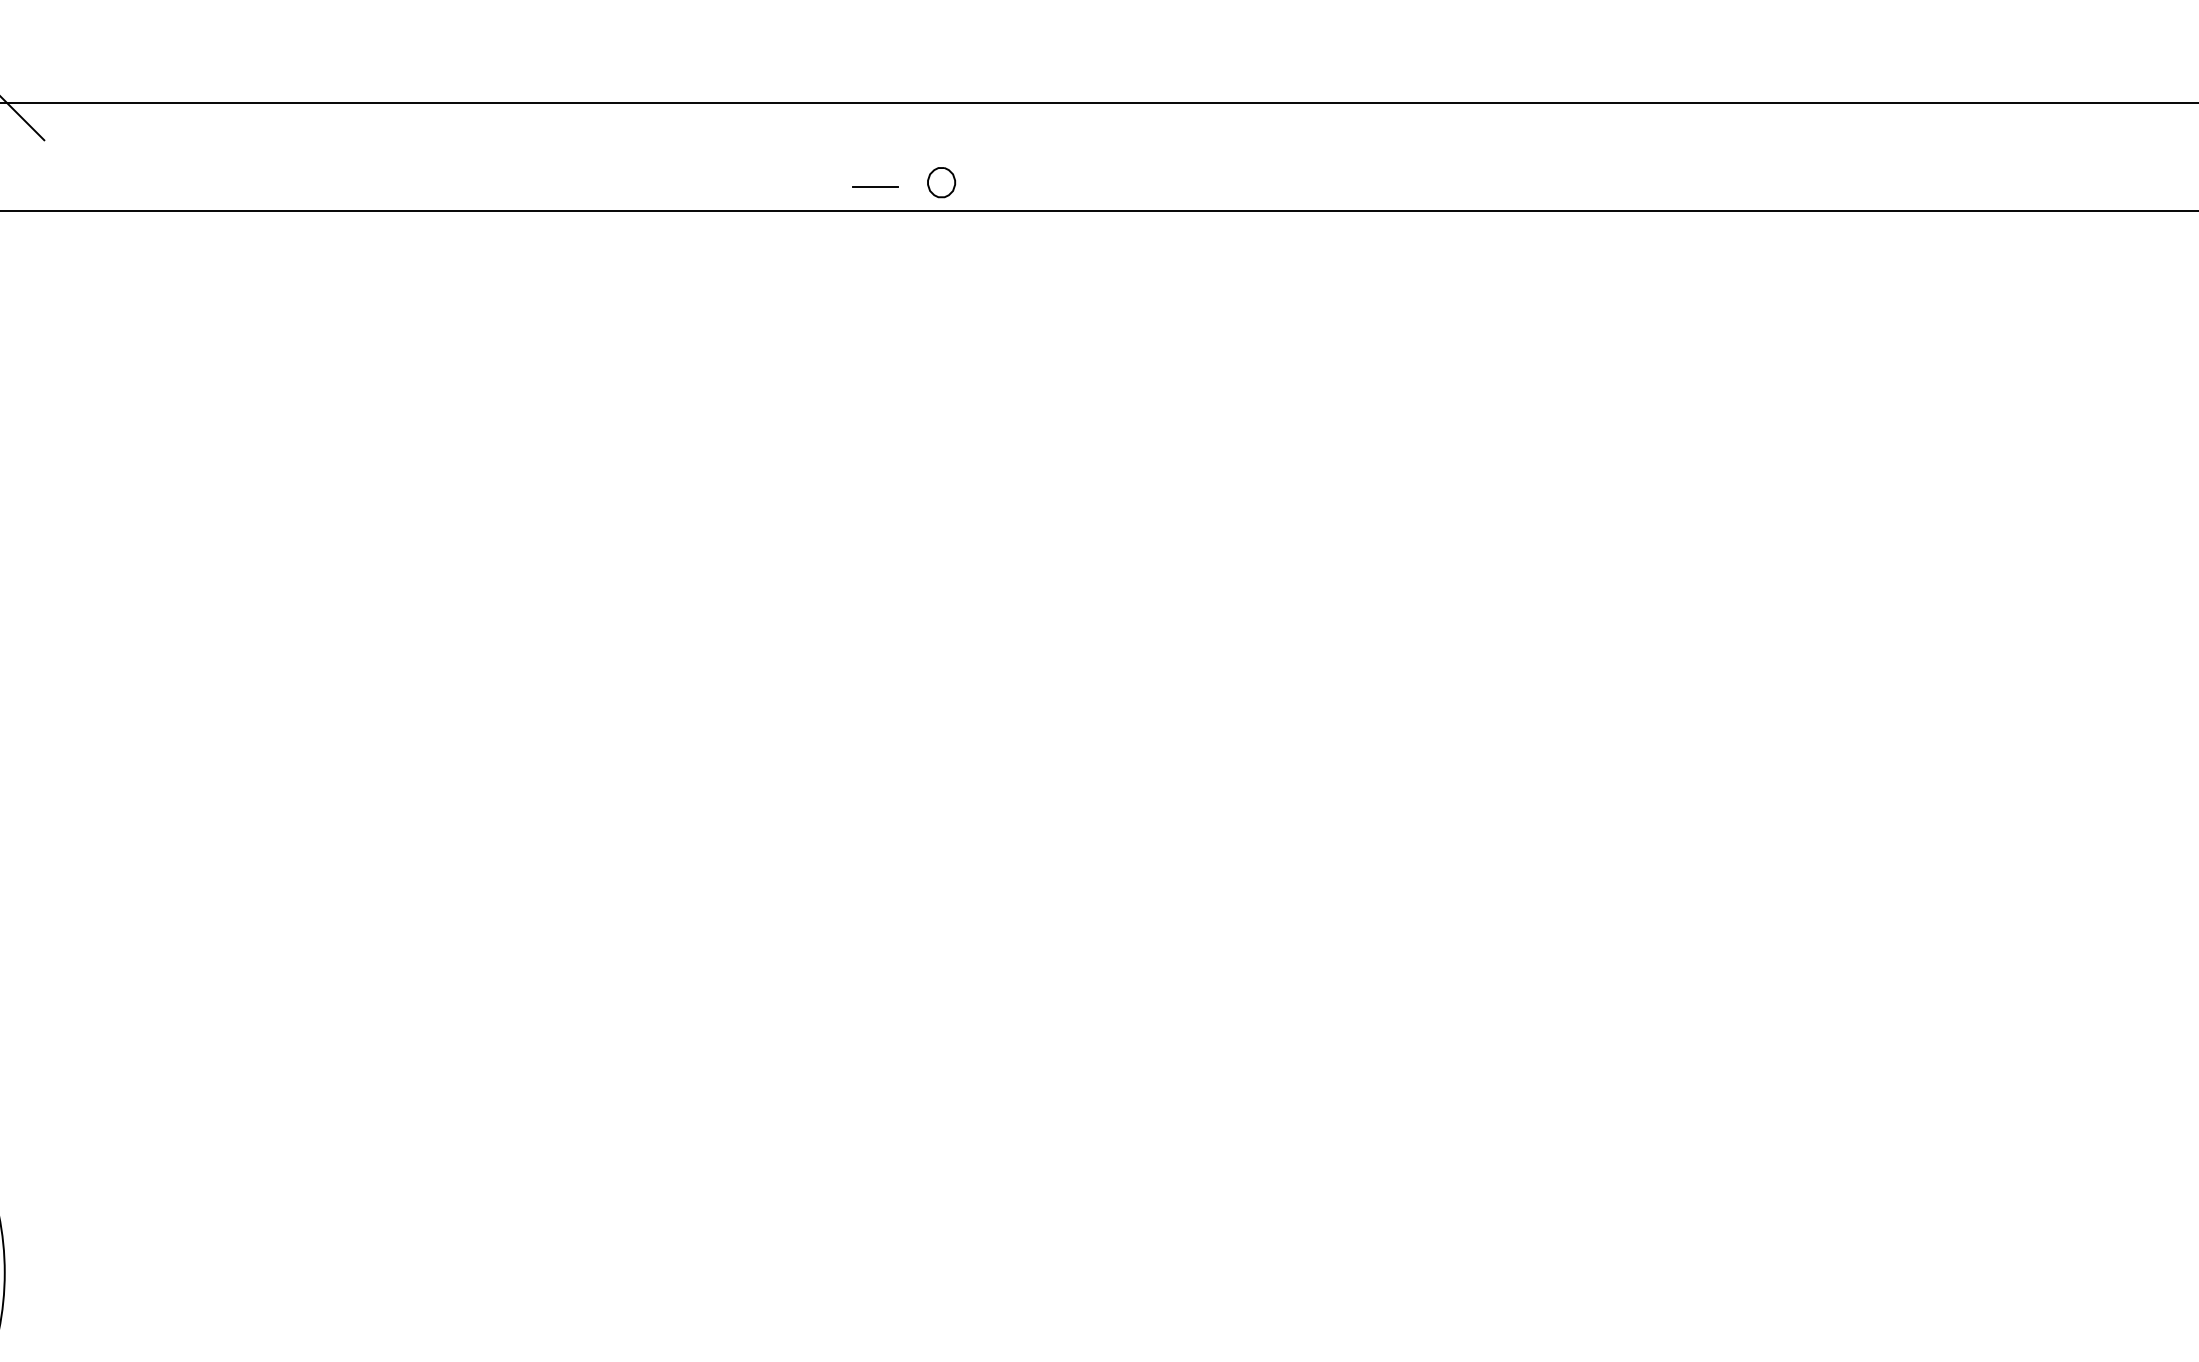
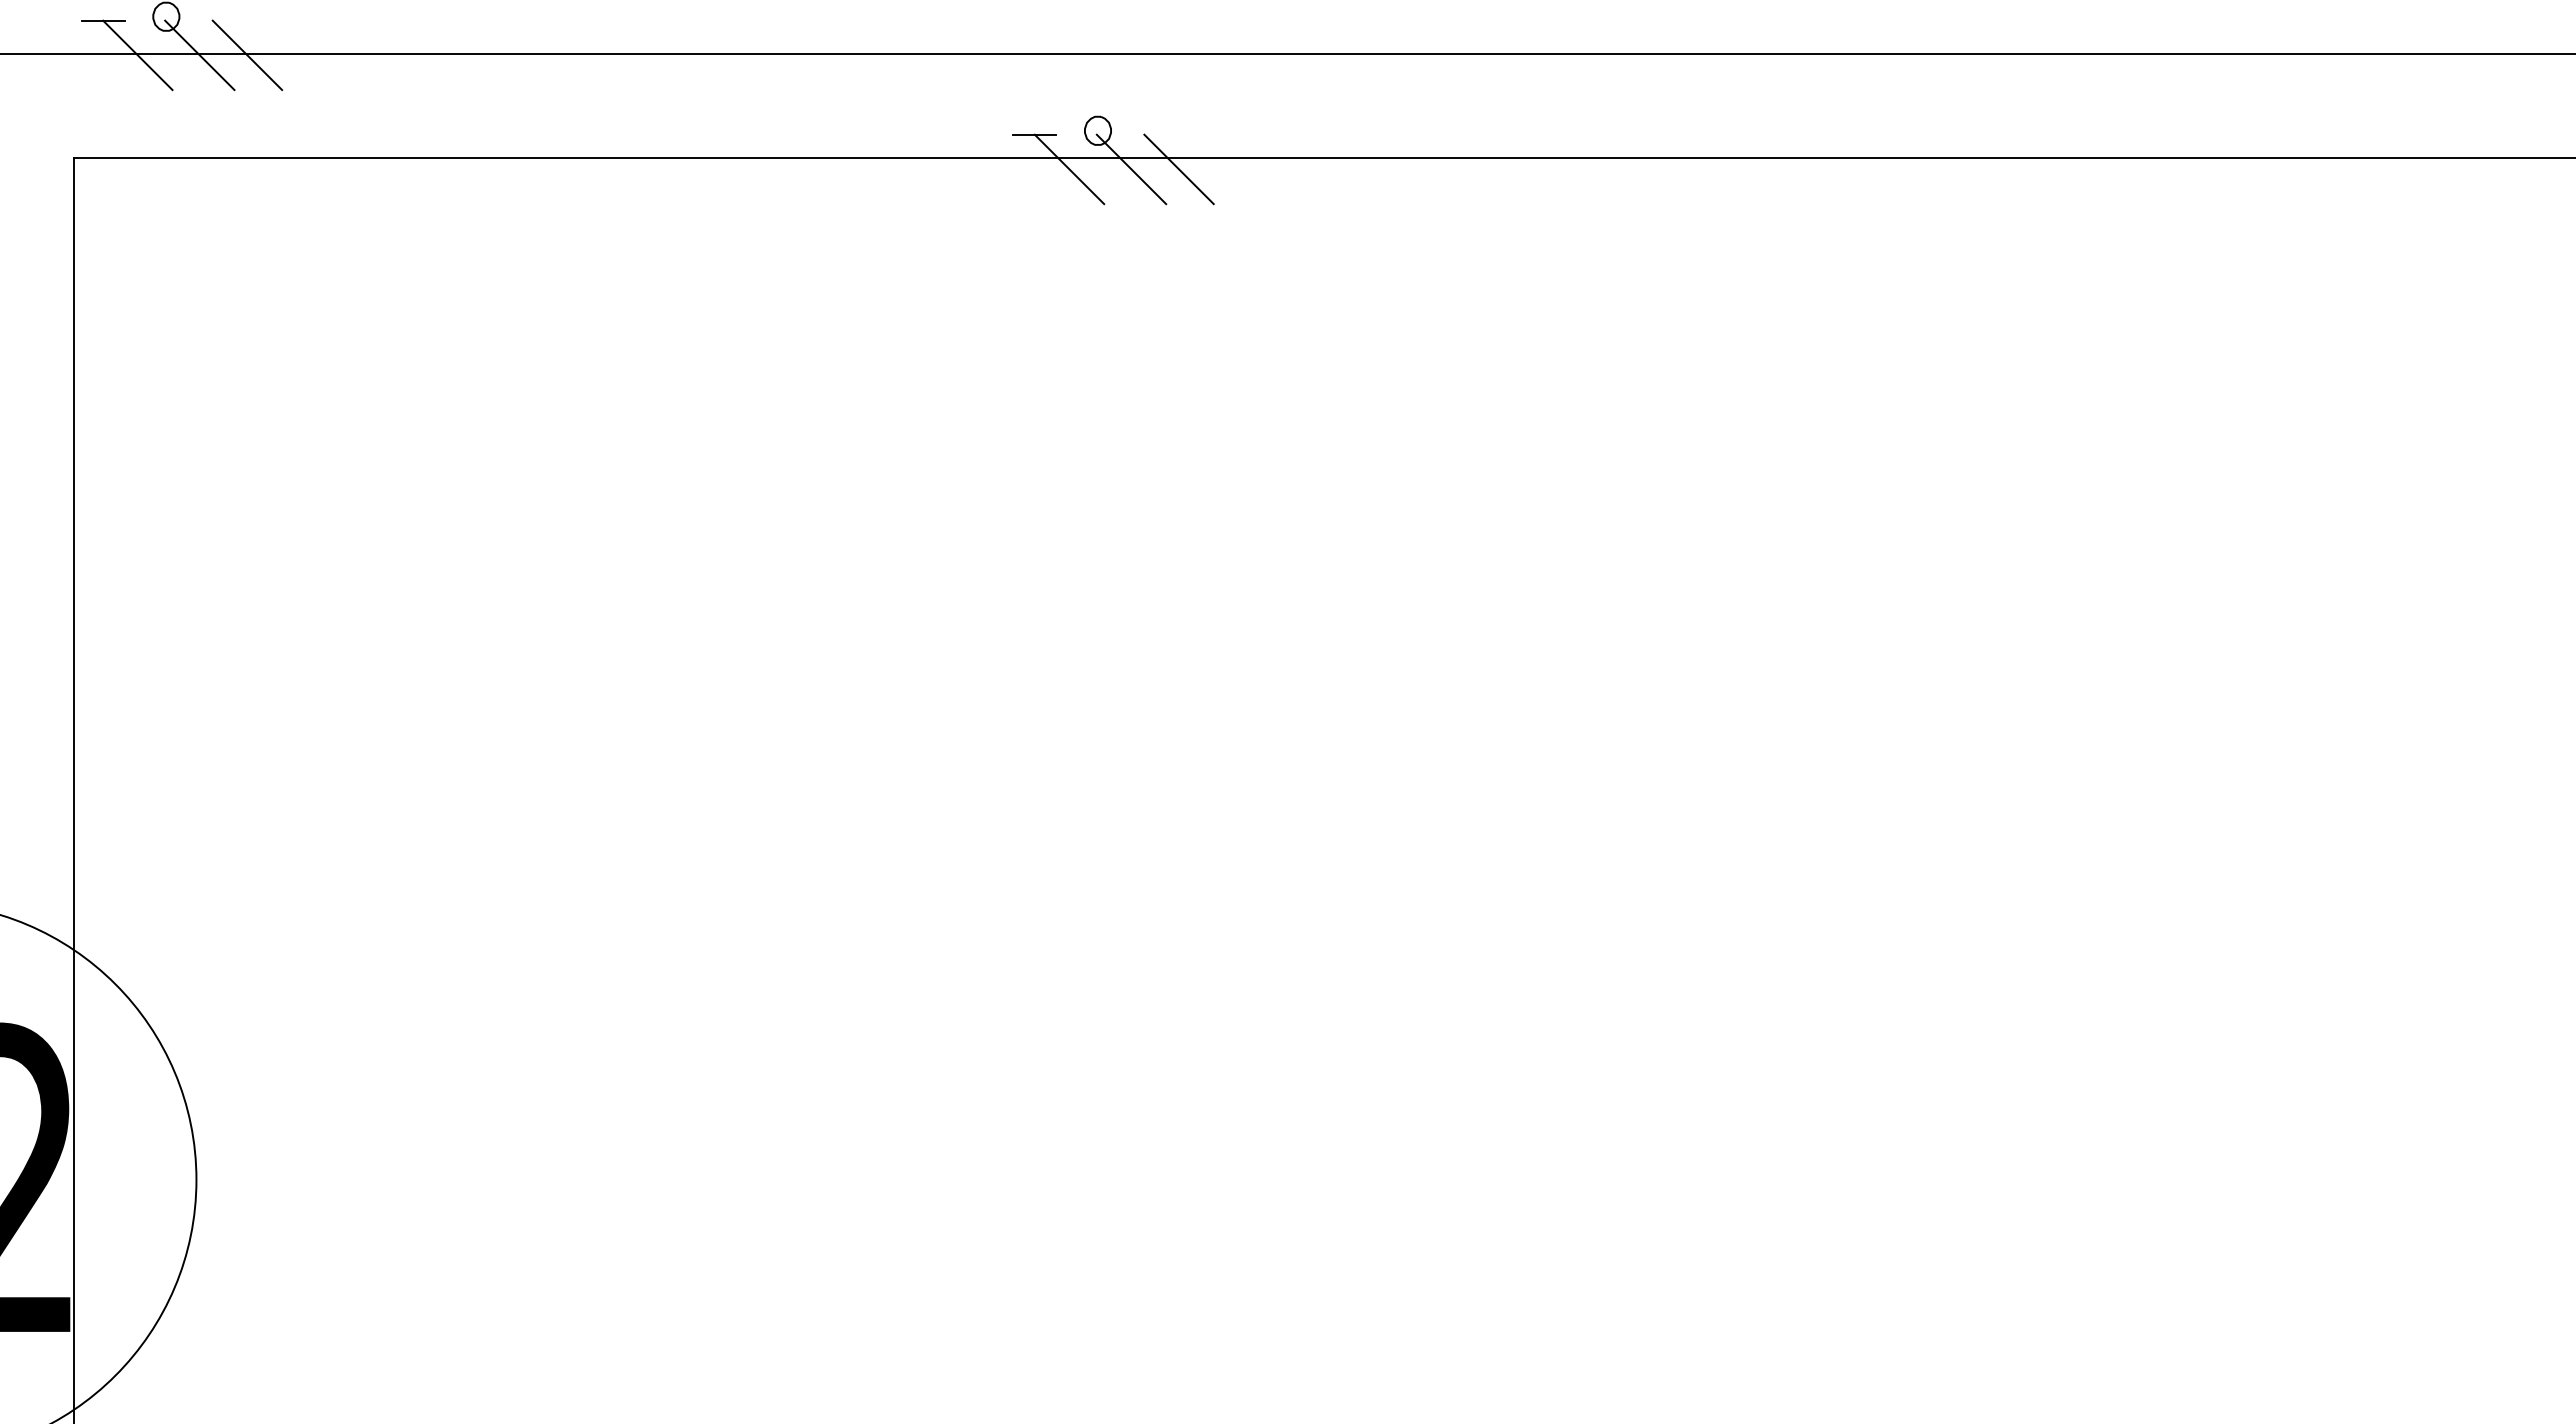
line: (57, 104) -> (247, 55), added
line: (911, 222) -> (1069, 169), added
line: (976, 222) -> (1131, 169), added
line: (1025, 222) -> (1178, 169), added

